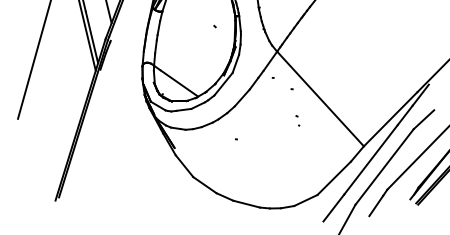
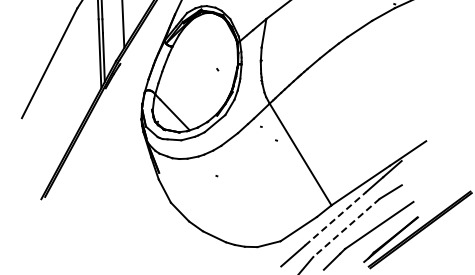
part: (297, 120) -> (275, 169), removed
line: (370, 159) -> (335, 218), solid -> dashed
line: (384, 167) -> (346, 228), solid -> dashed

